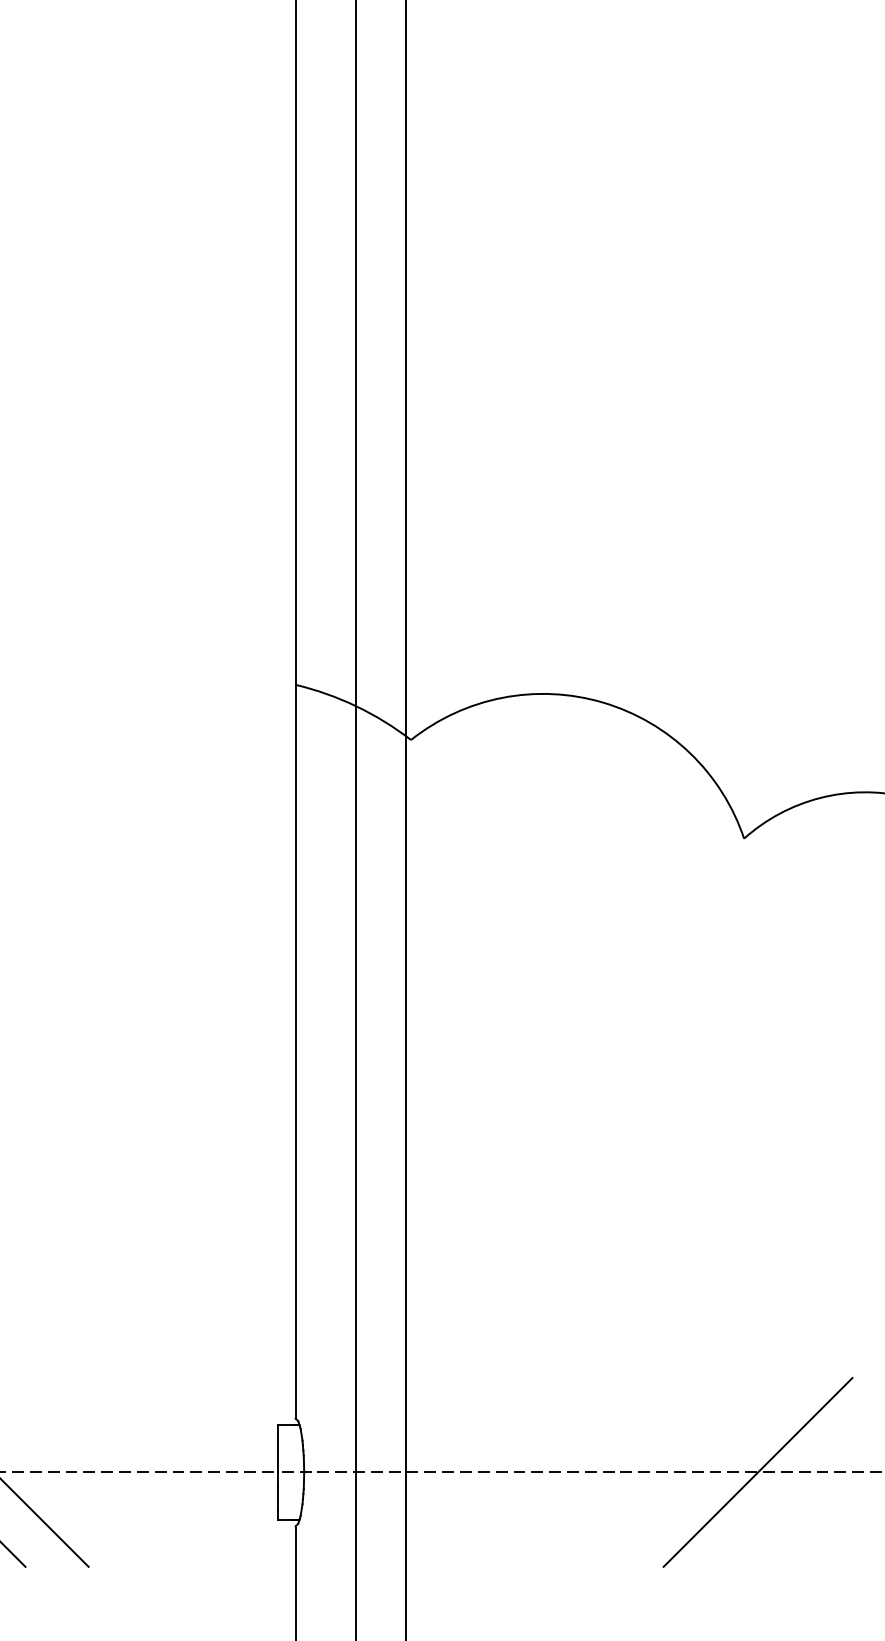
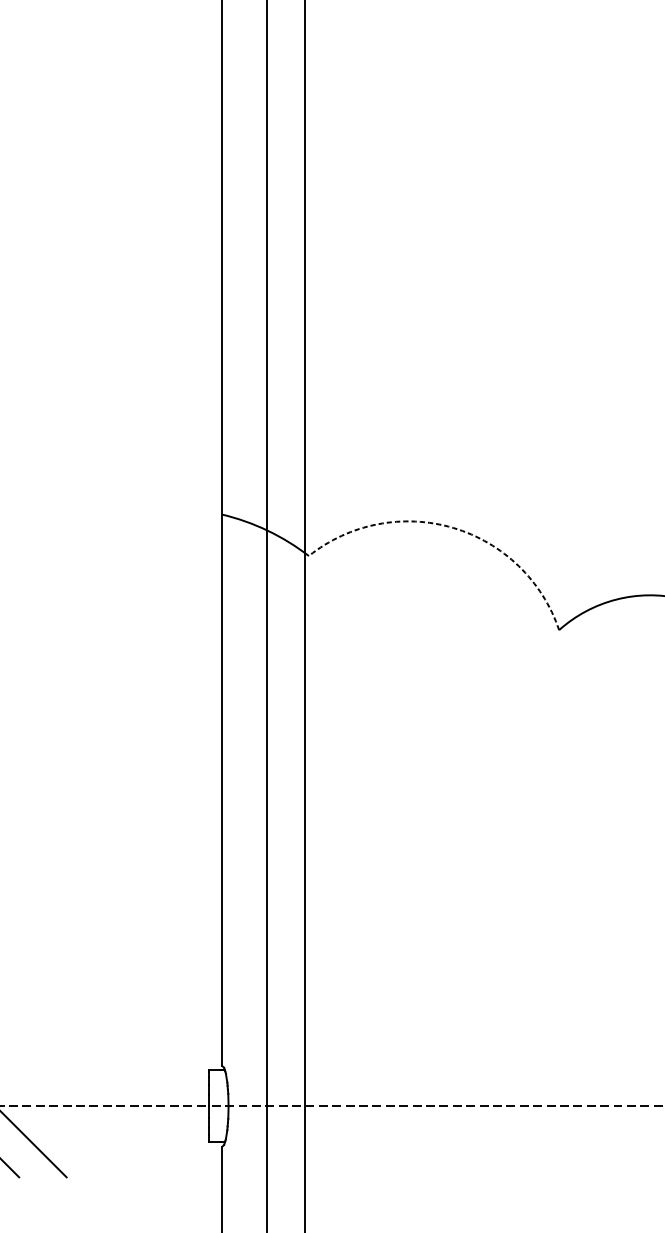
arc: (603, 702) -> (453, 527), solid -> dashed
line: (757, 1472) -> (569, 1106), removed

